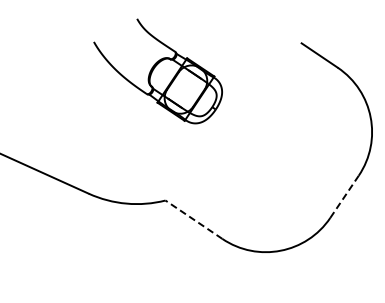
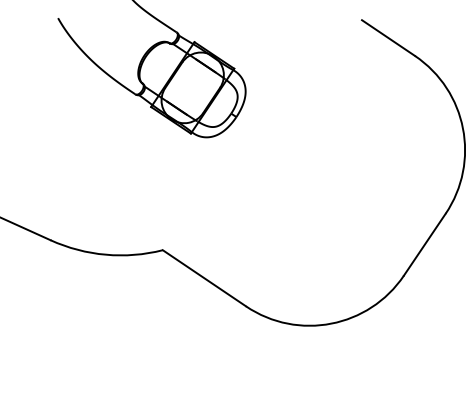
line: (344, 196) -> (424, 244), dashed -> solid
line: (193, 219) -> (203, 277), dashed -> solid

